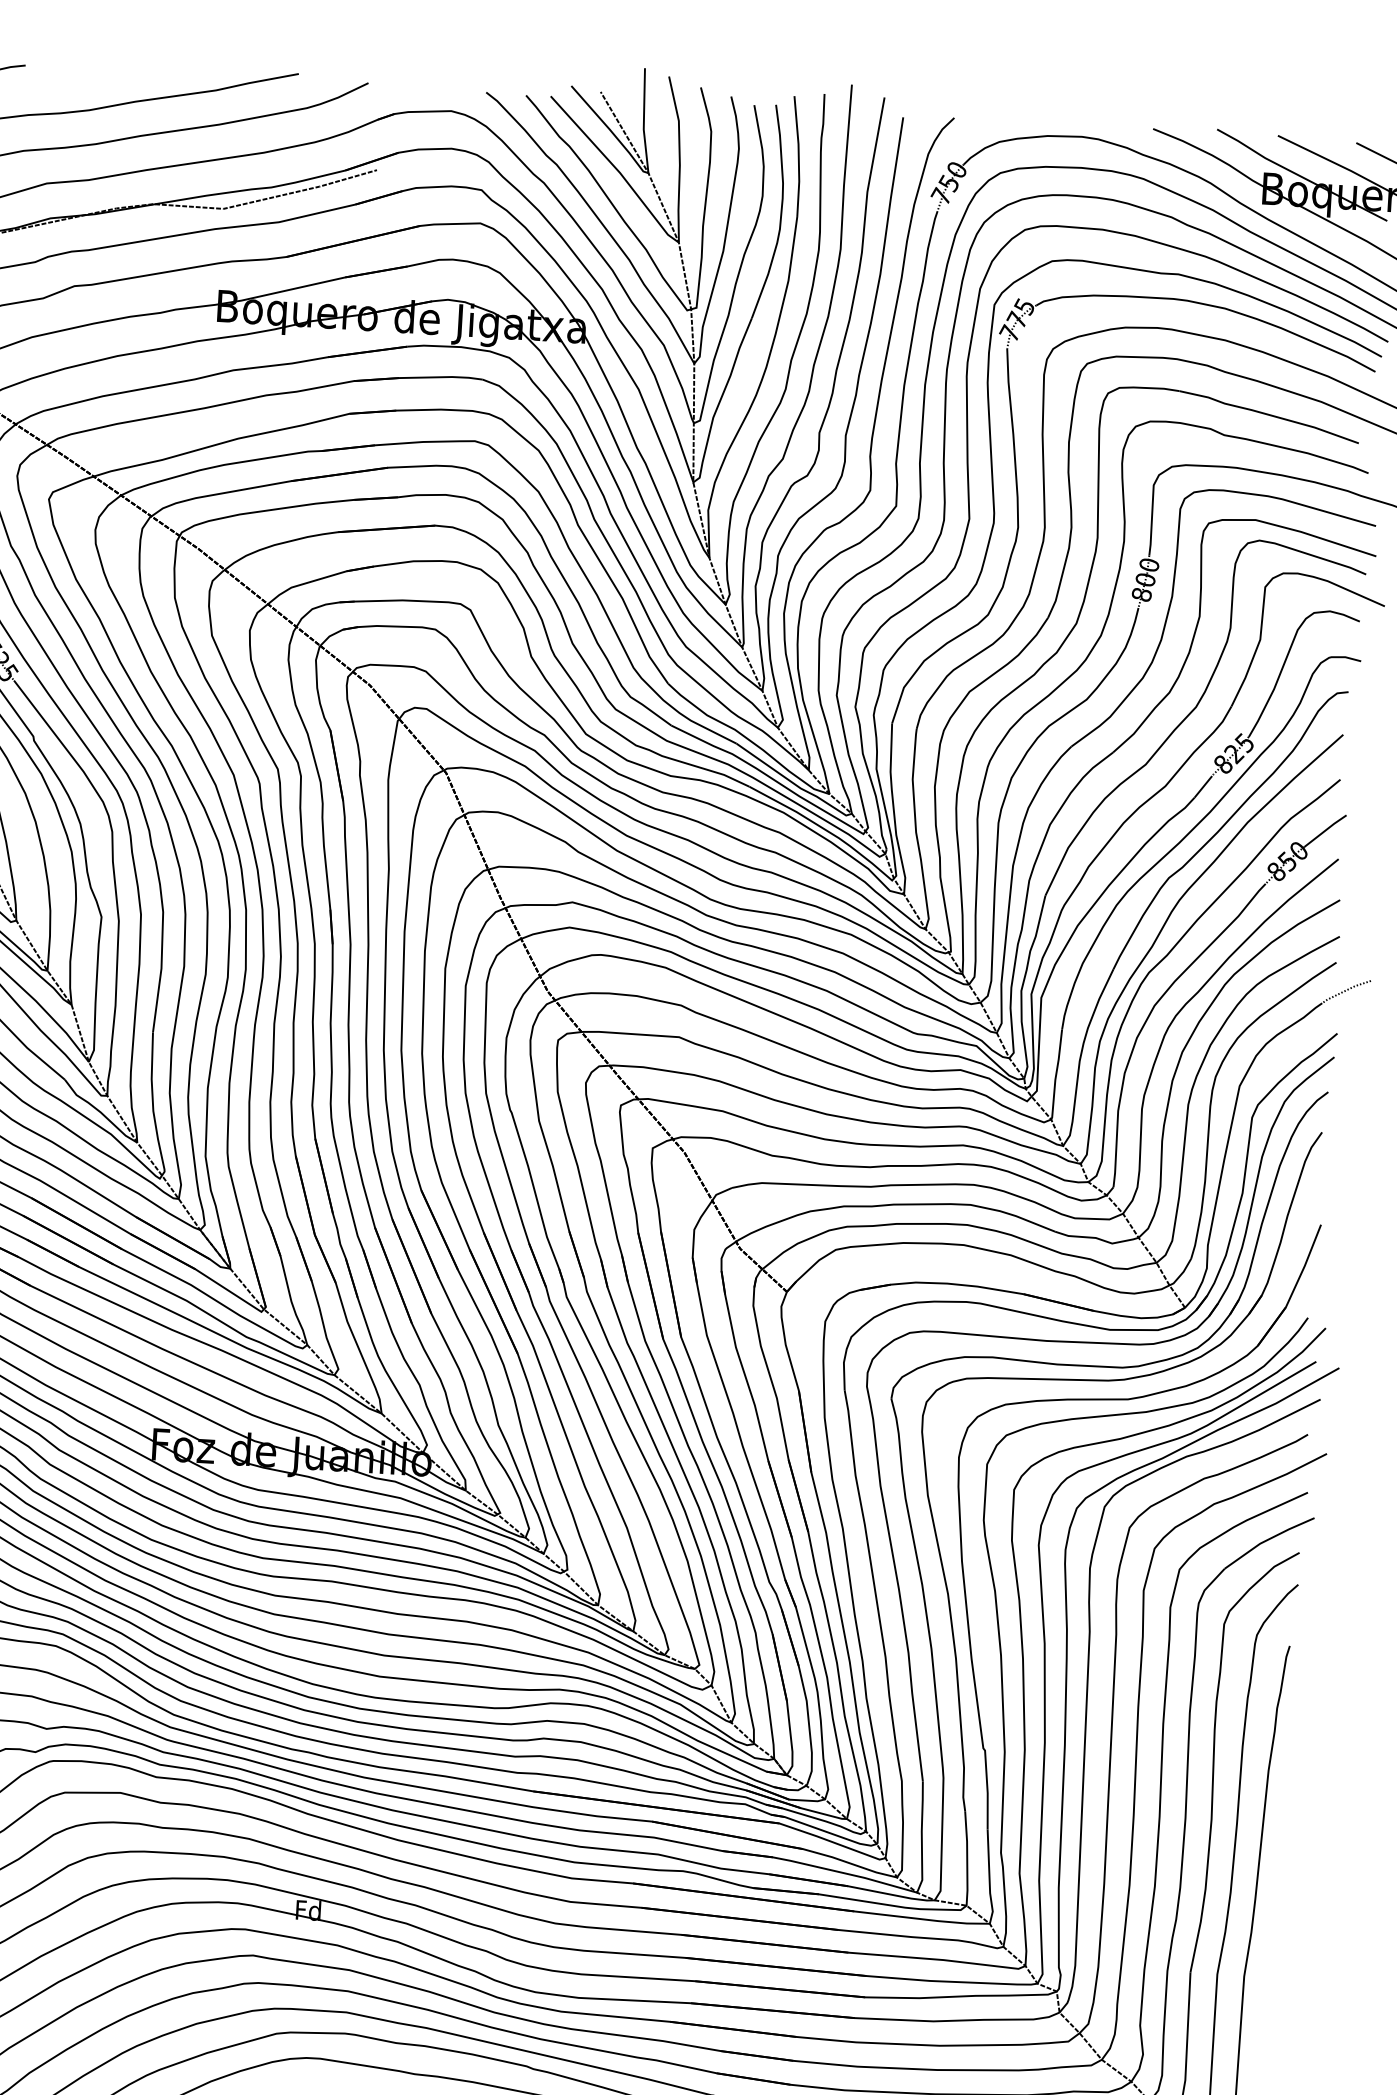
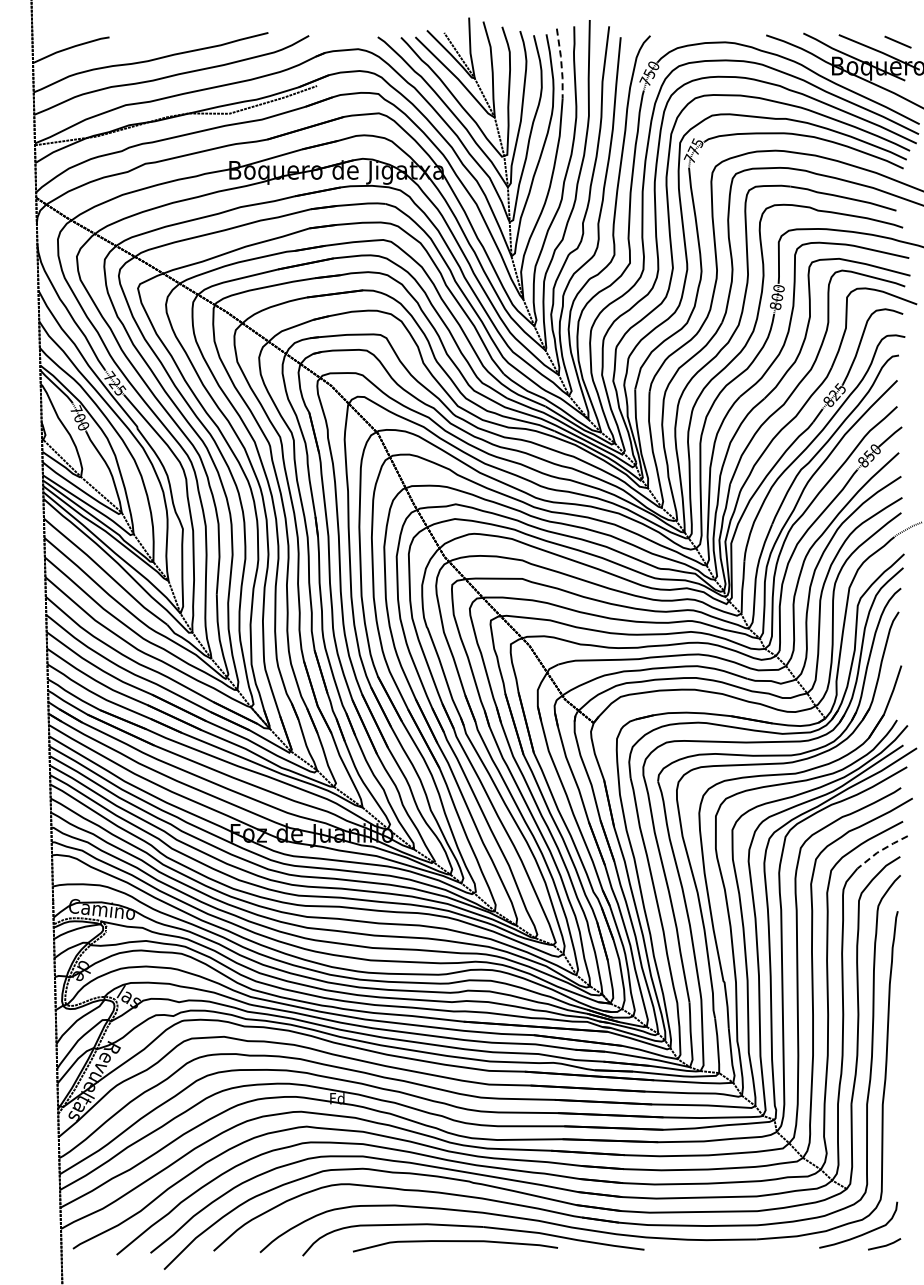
line: (798, 156) -> (561, 63), solid -> dashed
line: (1267, 1540) -> (881, 850), solid -> dashed

